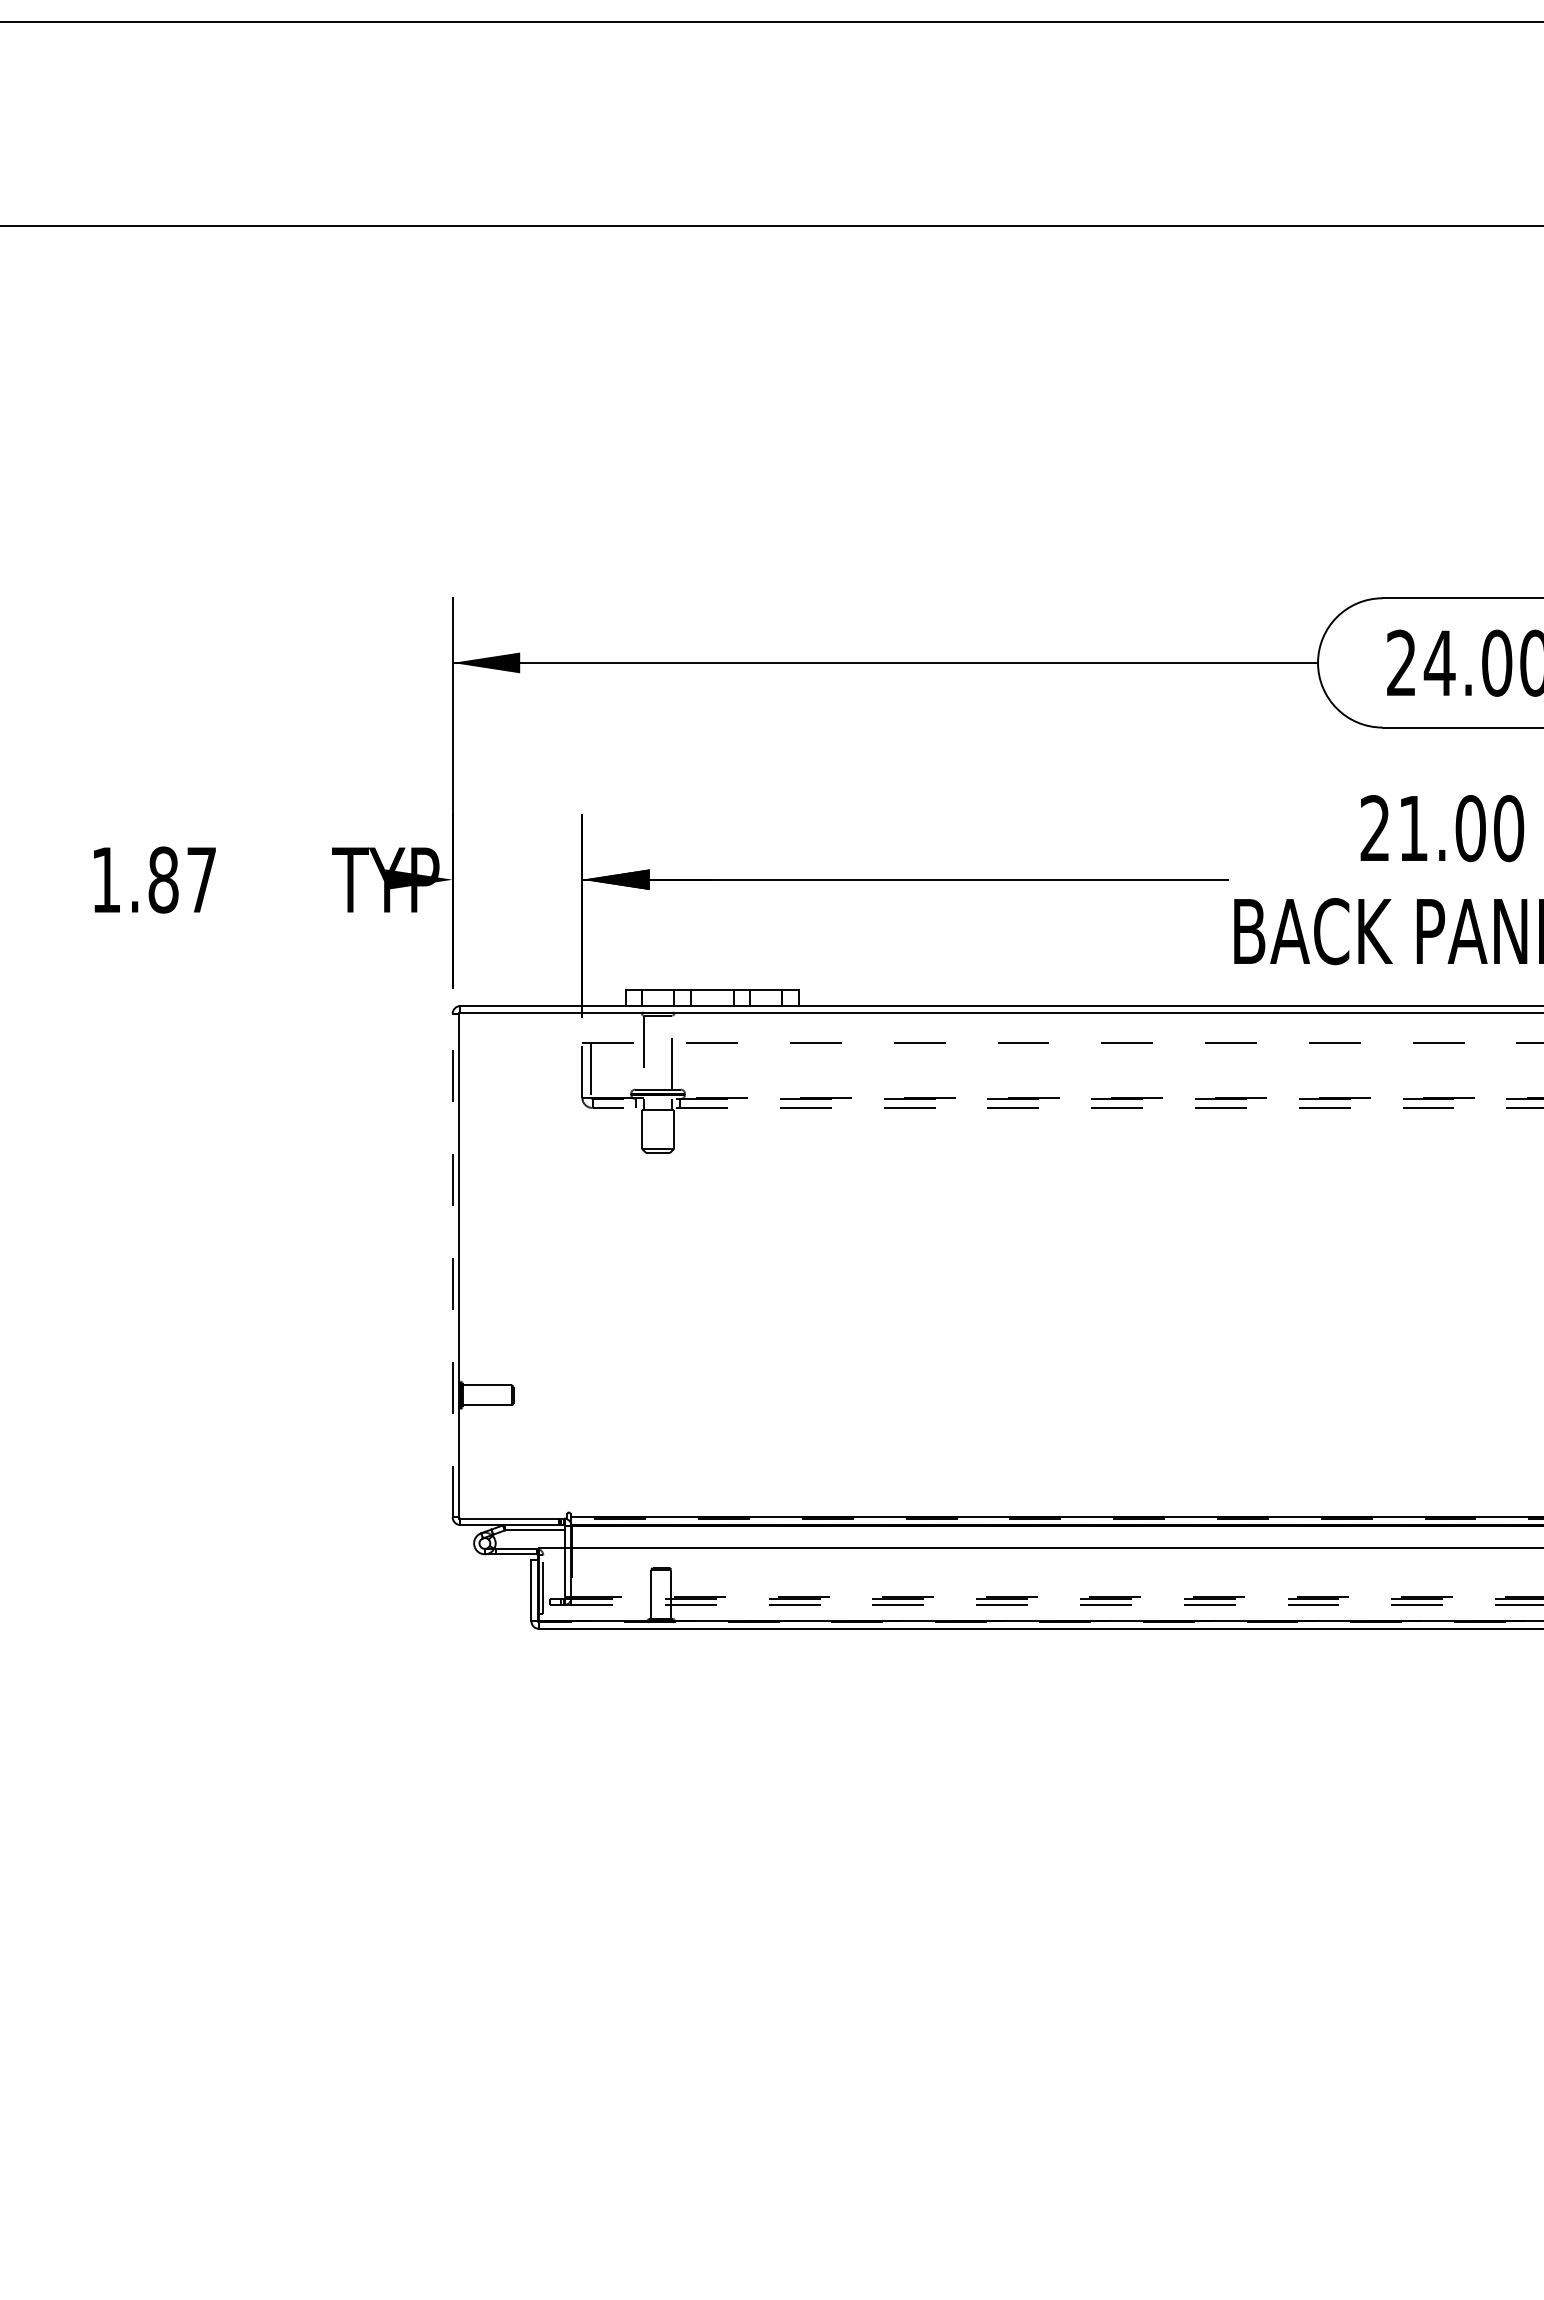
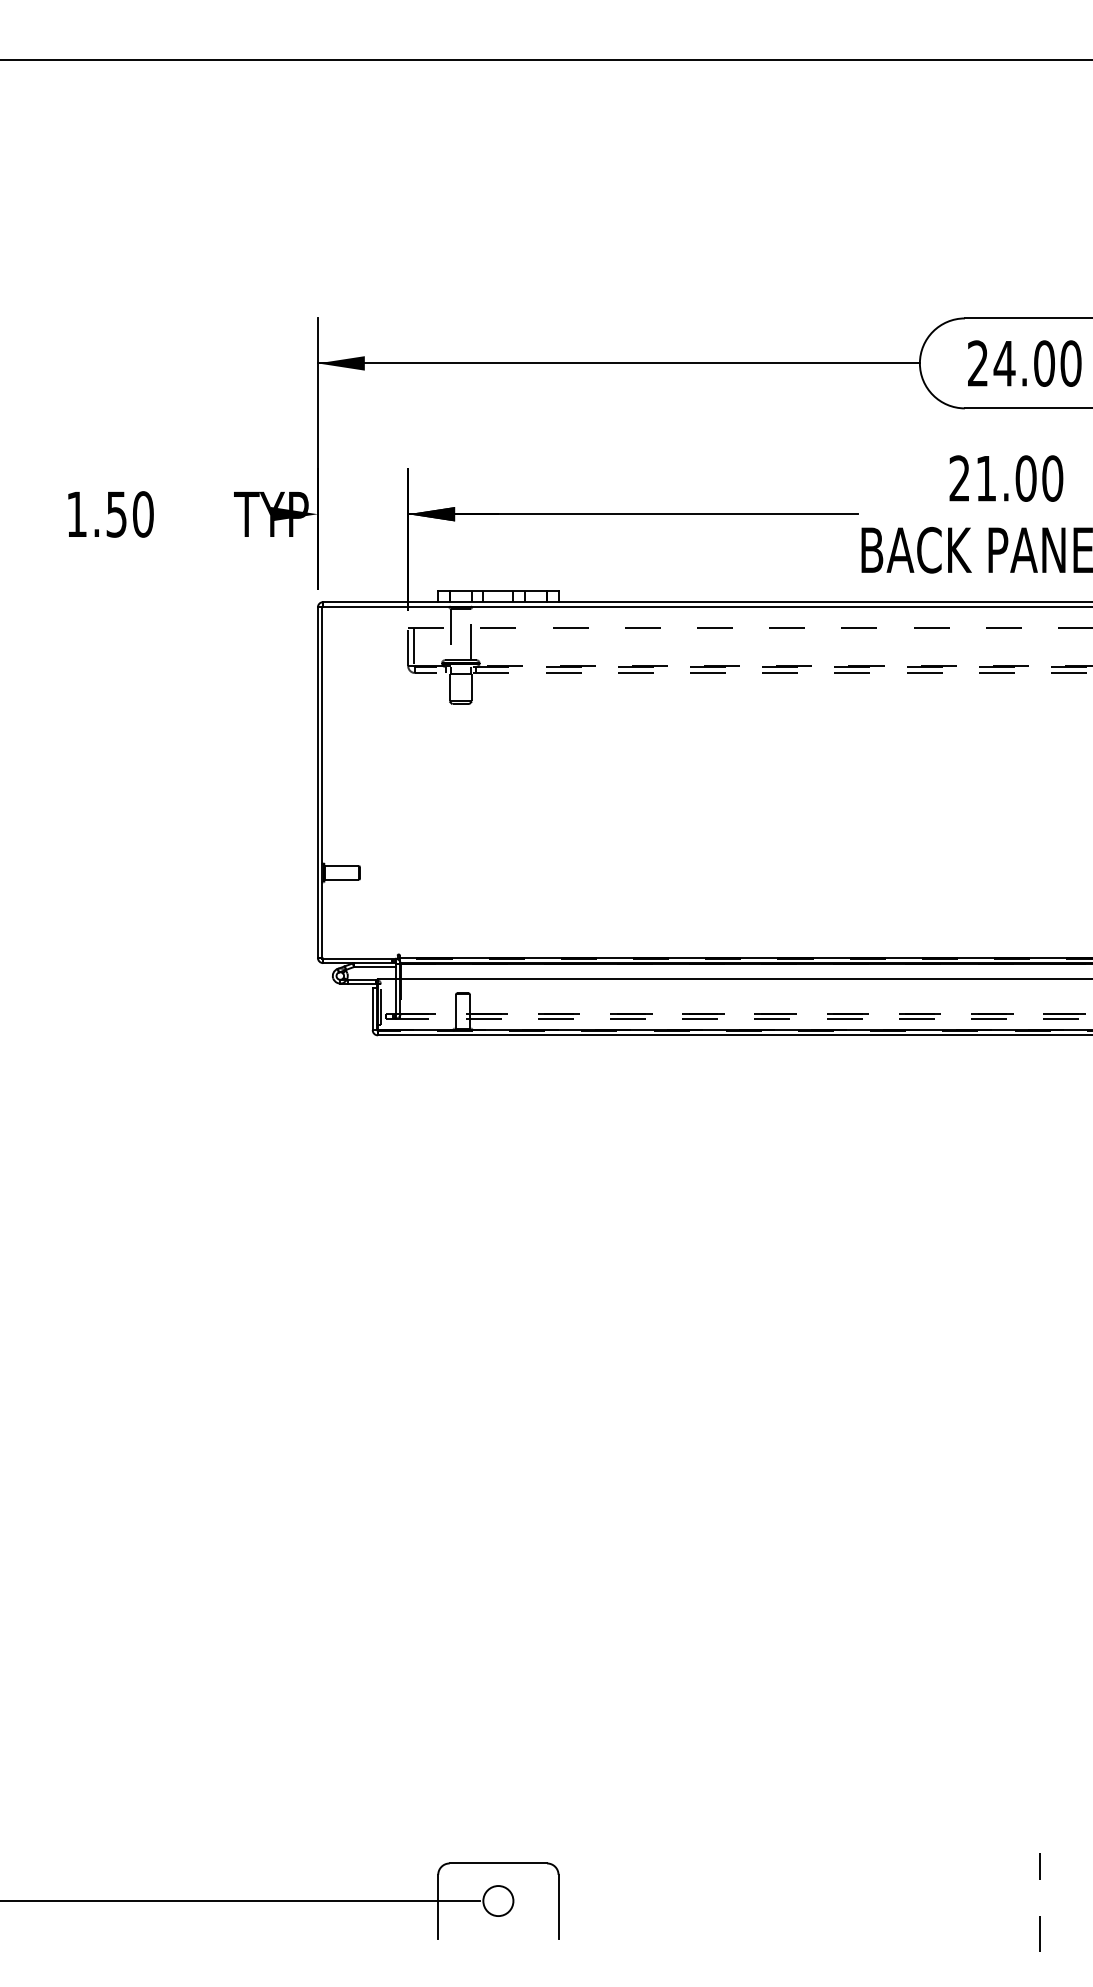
text: (181, 880) -> (129, 514), 1.87 -> 1.50
line: (452, 1265) -> (317, 782), dashed -> solid

